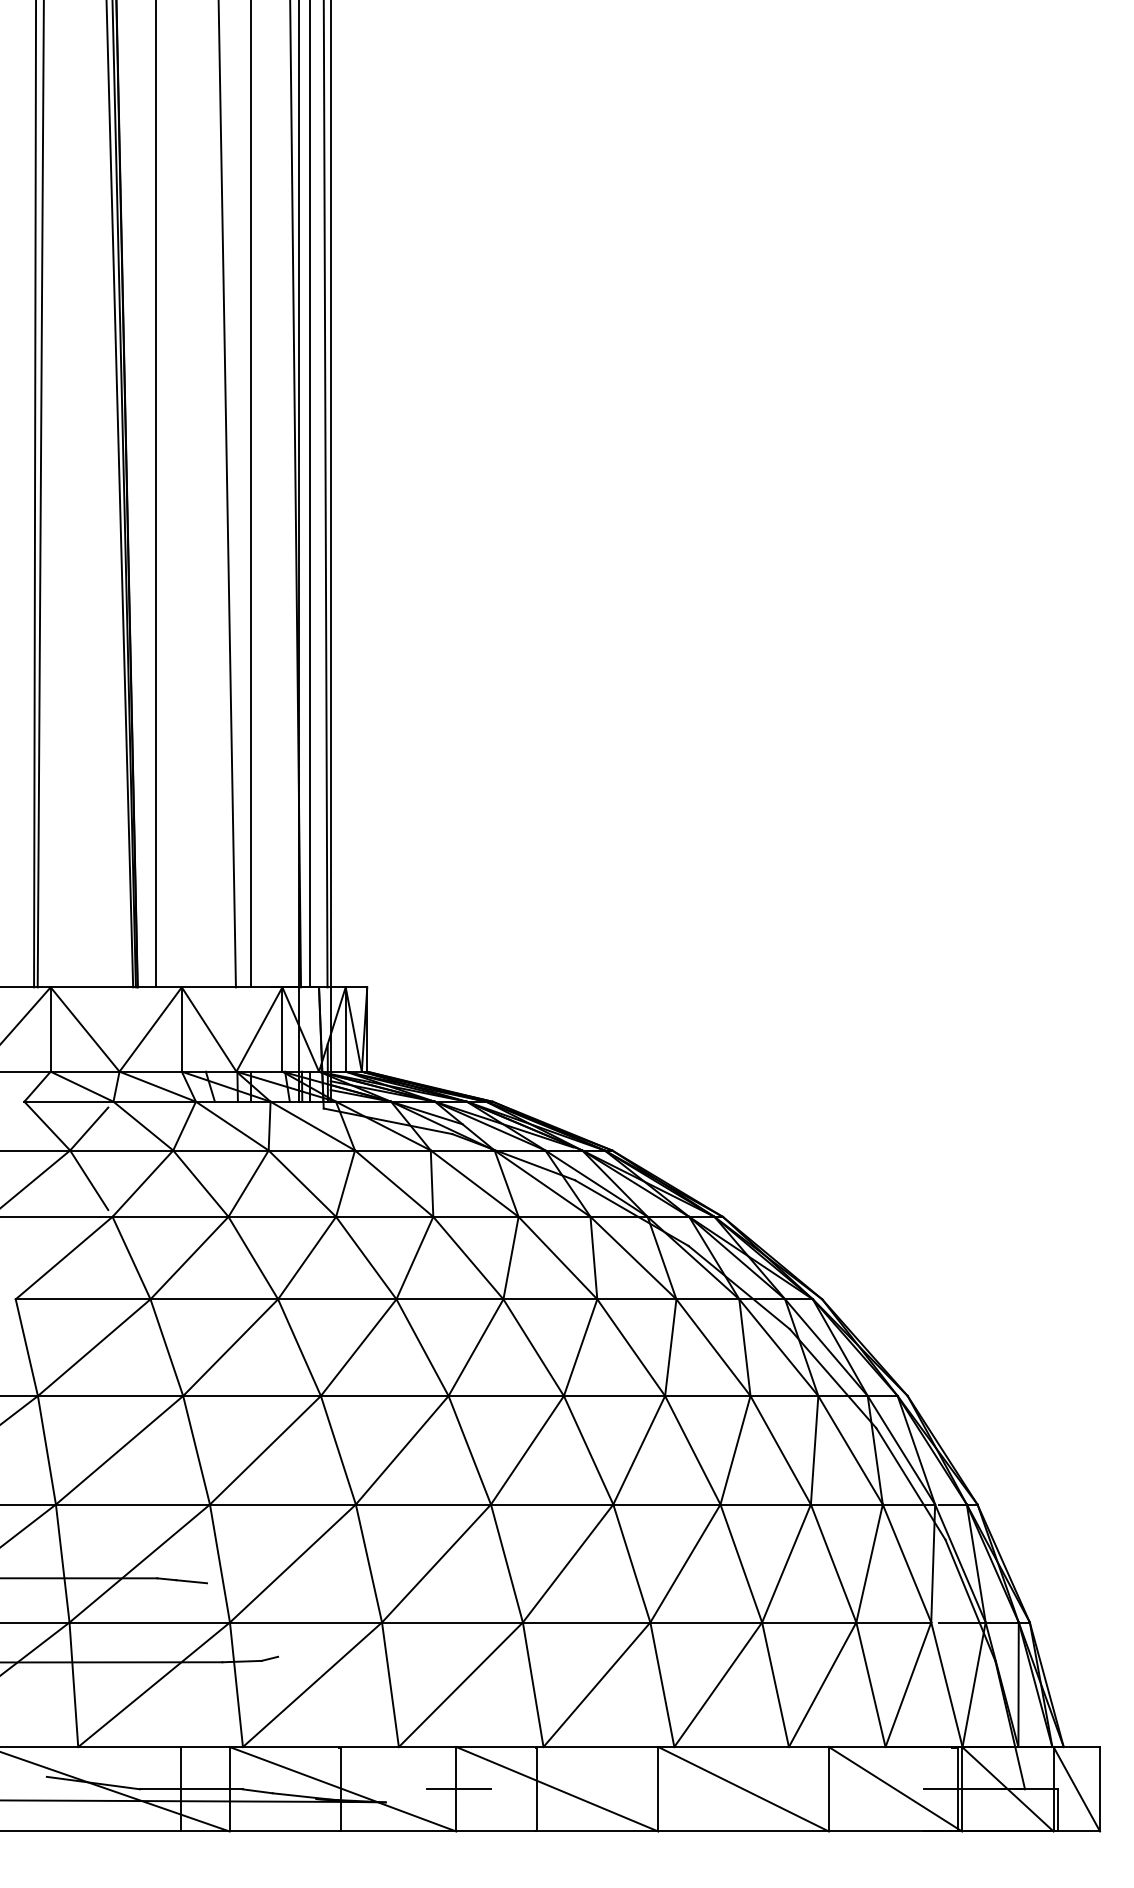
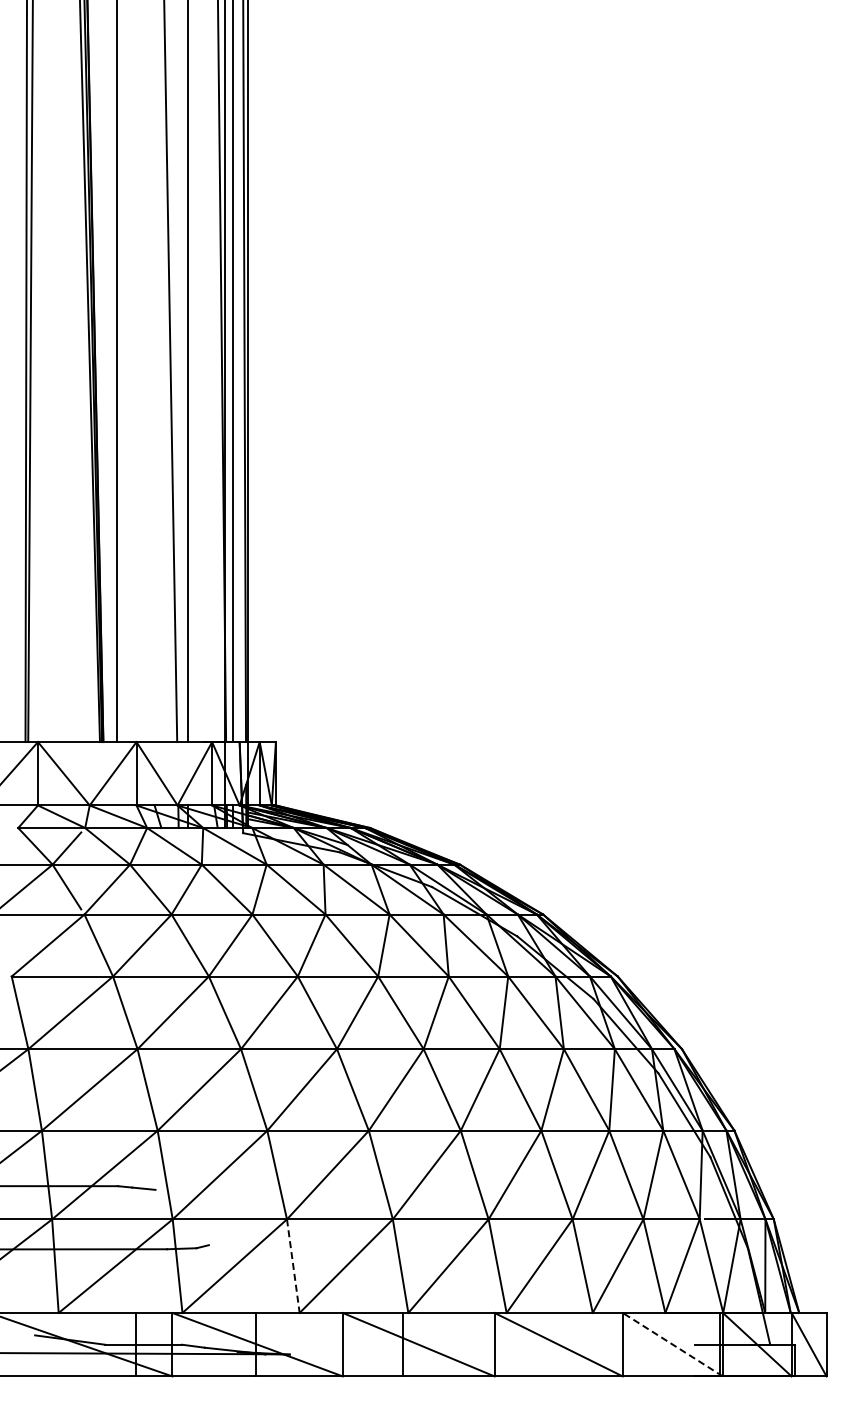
line: (390, 1685) -> (293, 1266), solid -> dashed
line: (458, 1788) -> (344, 1344), removed
line: (895, 1788) -> (672, 1344), solid -> dashed

